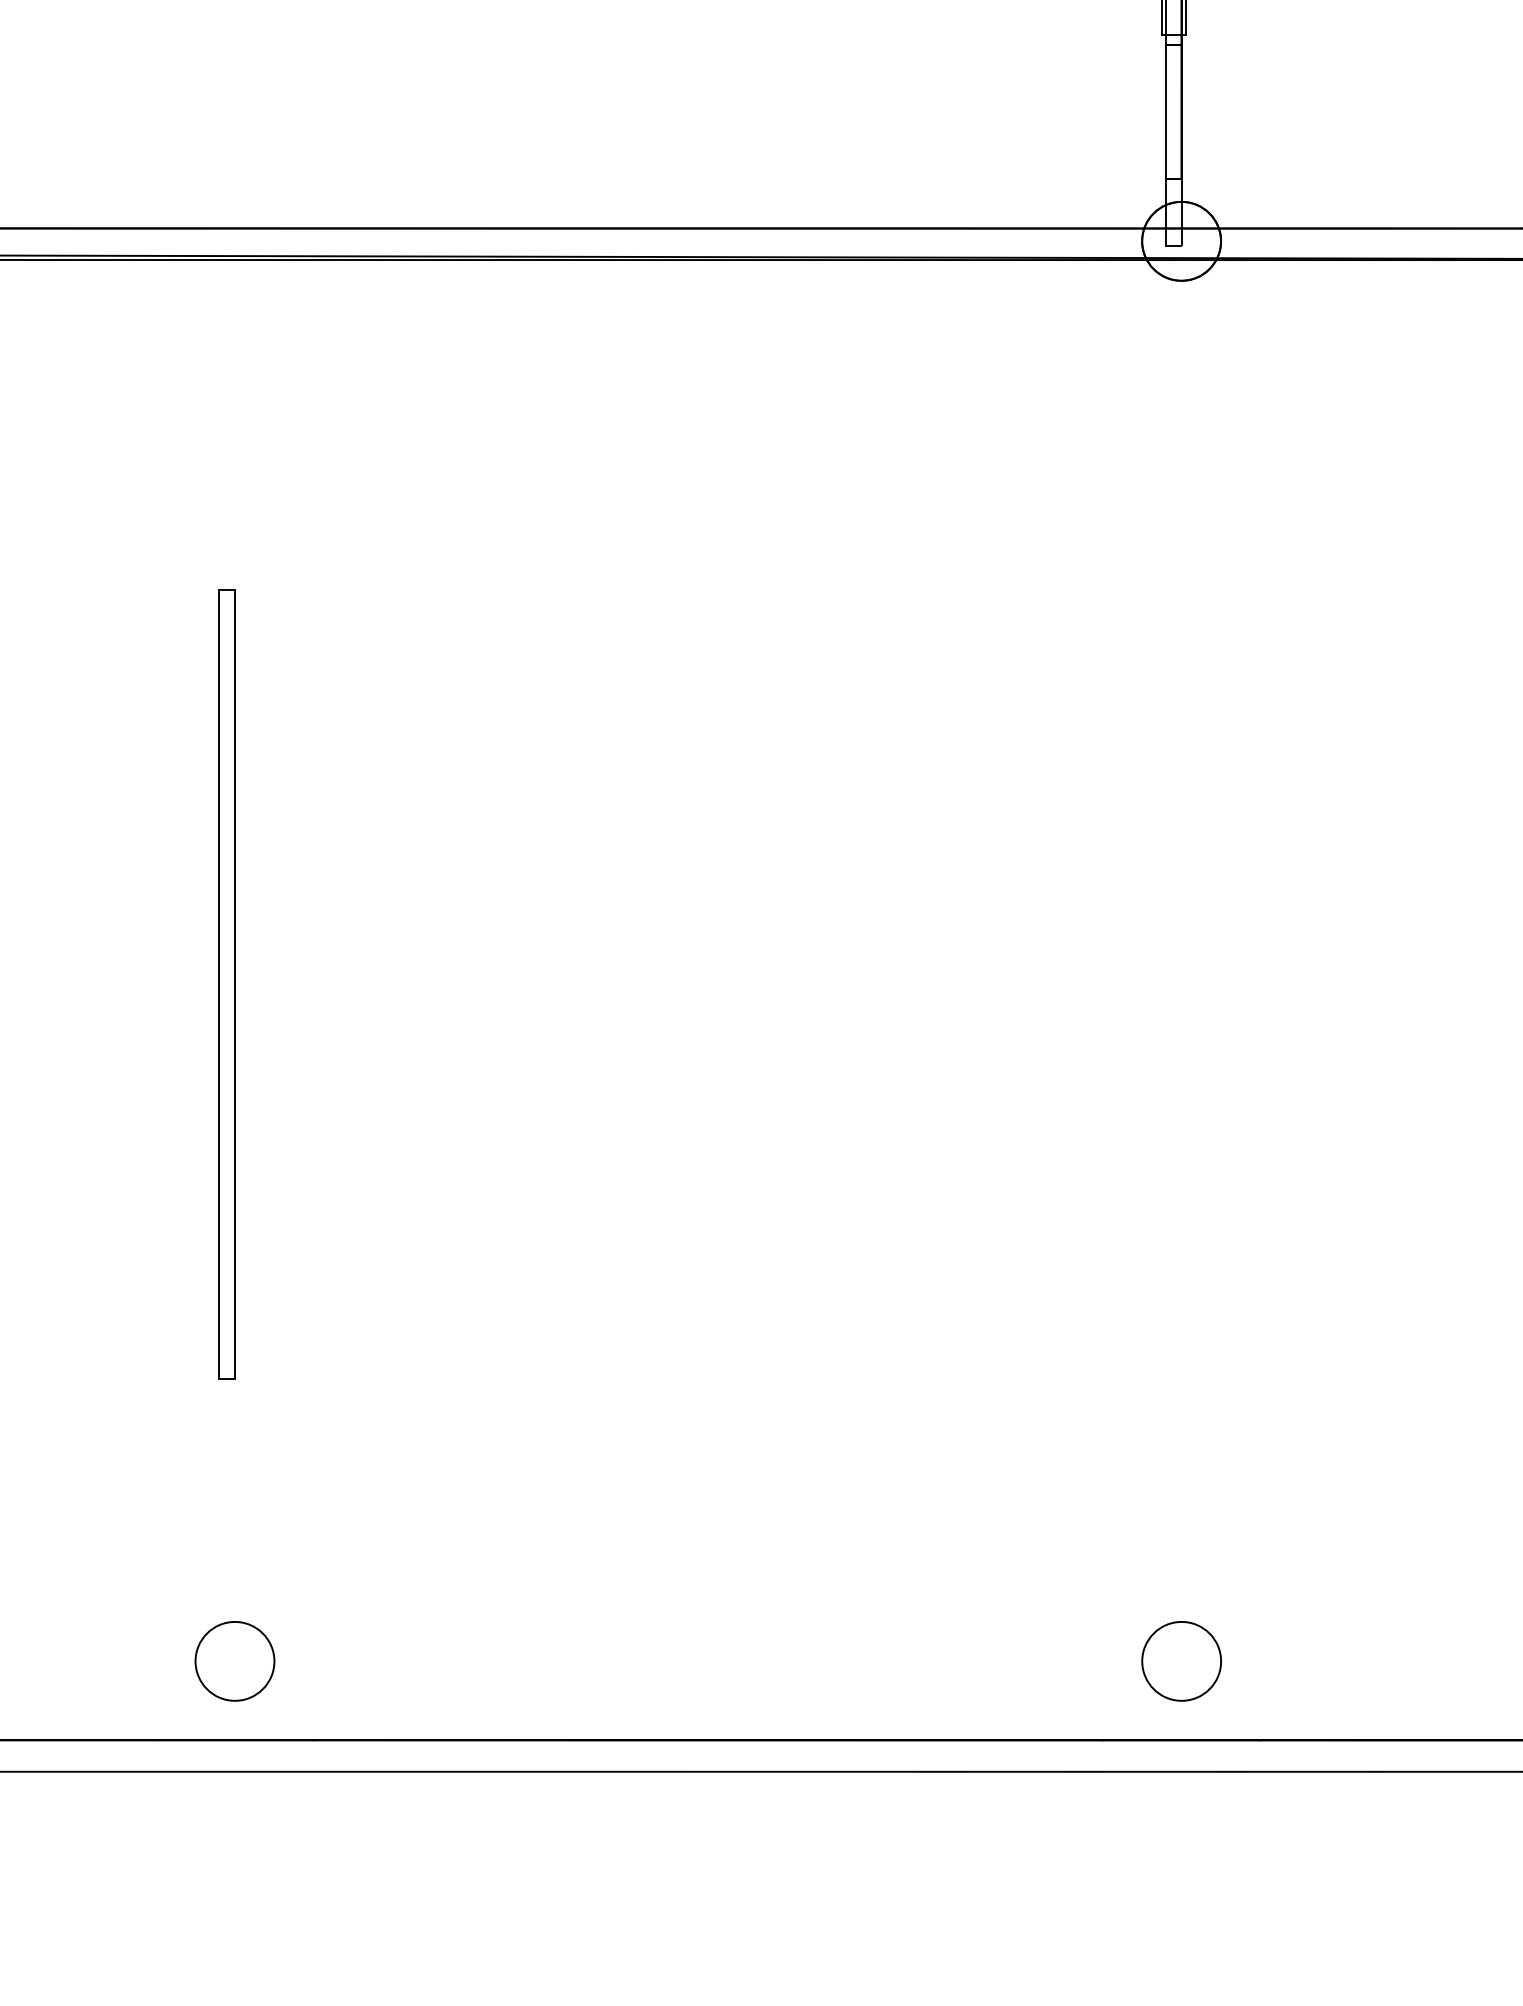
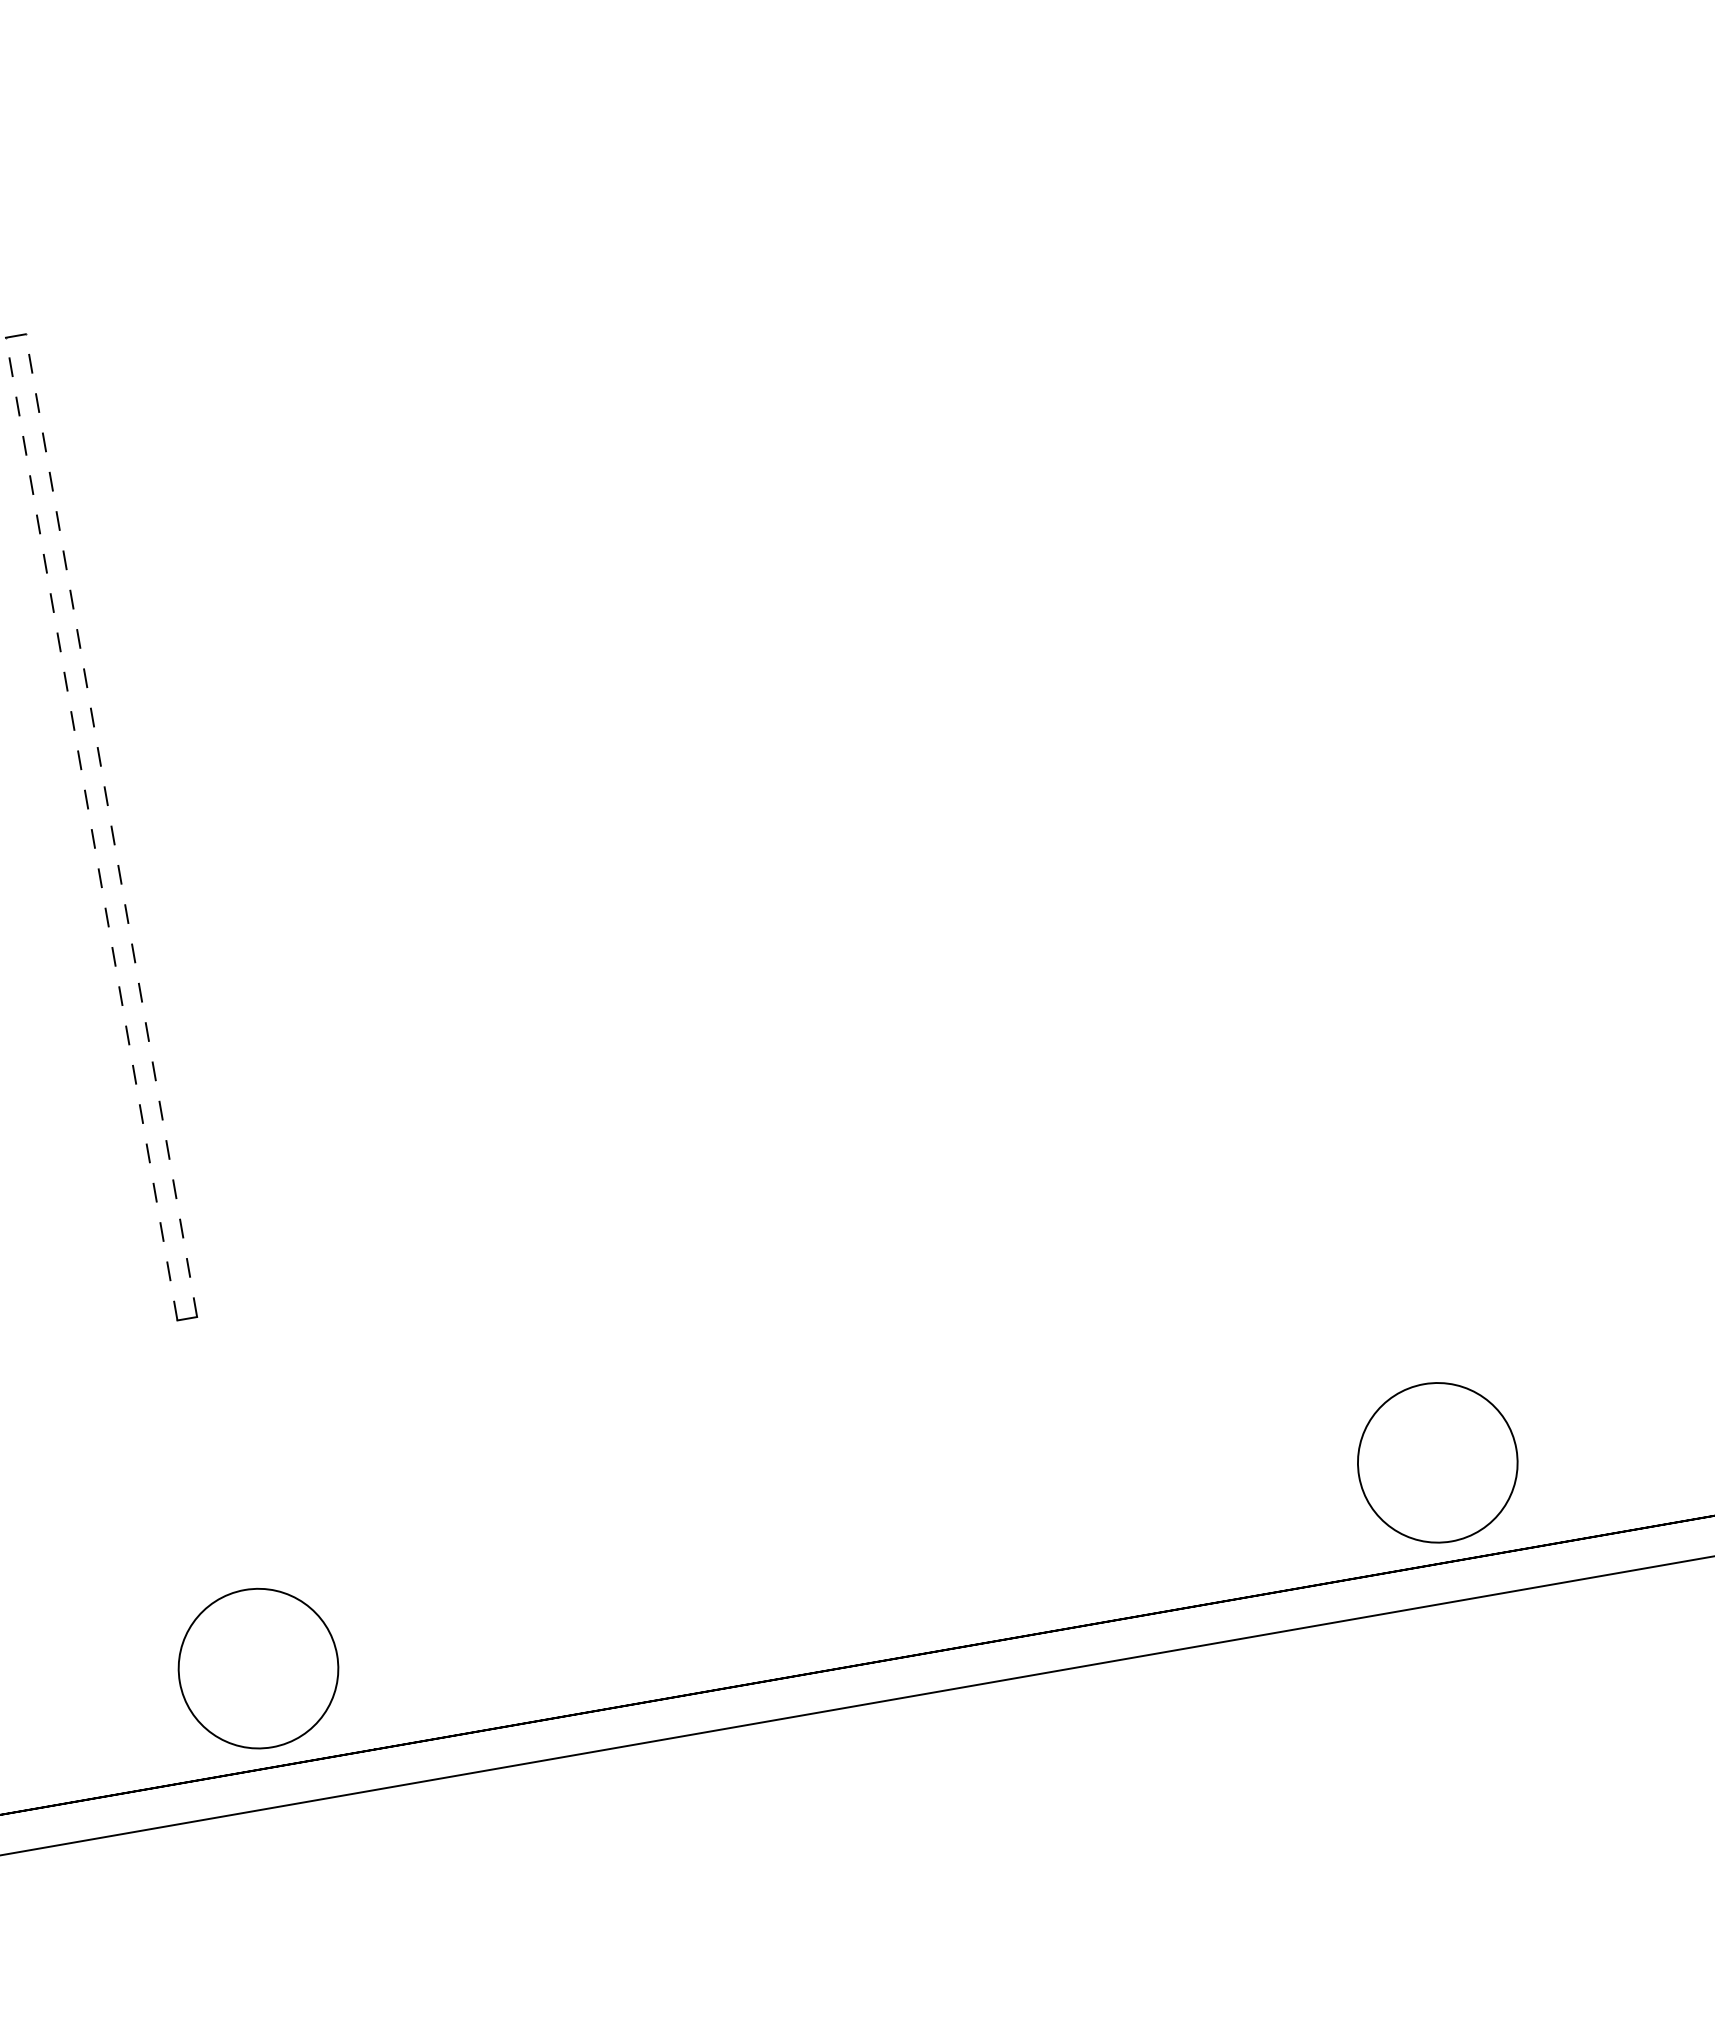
line: (219, 984) -> (92, 828), solid -> dashed
line: (234, 984) -> (110, 825), solid -> dashed
circle: (234, 1660) -> (257, 1667), size x1.6
circle: (1181, 1660) -> (1437, 1461), size x1.6

